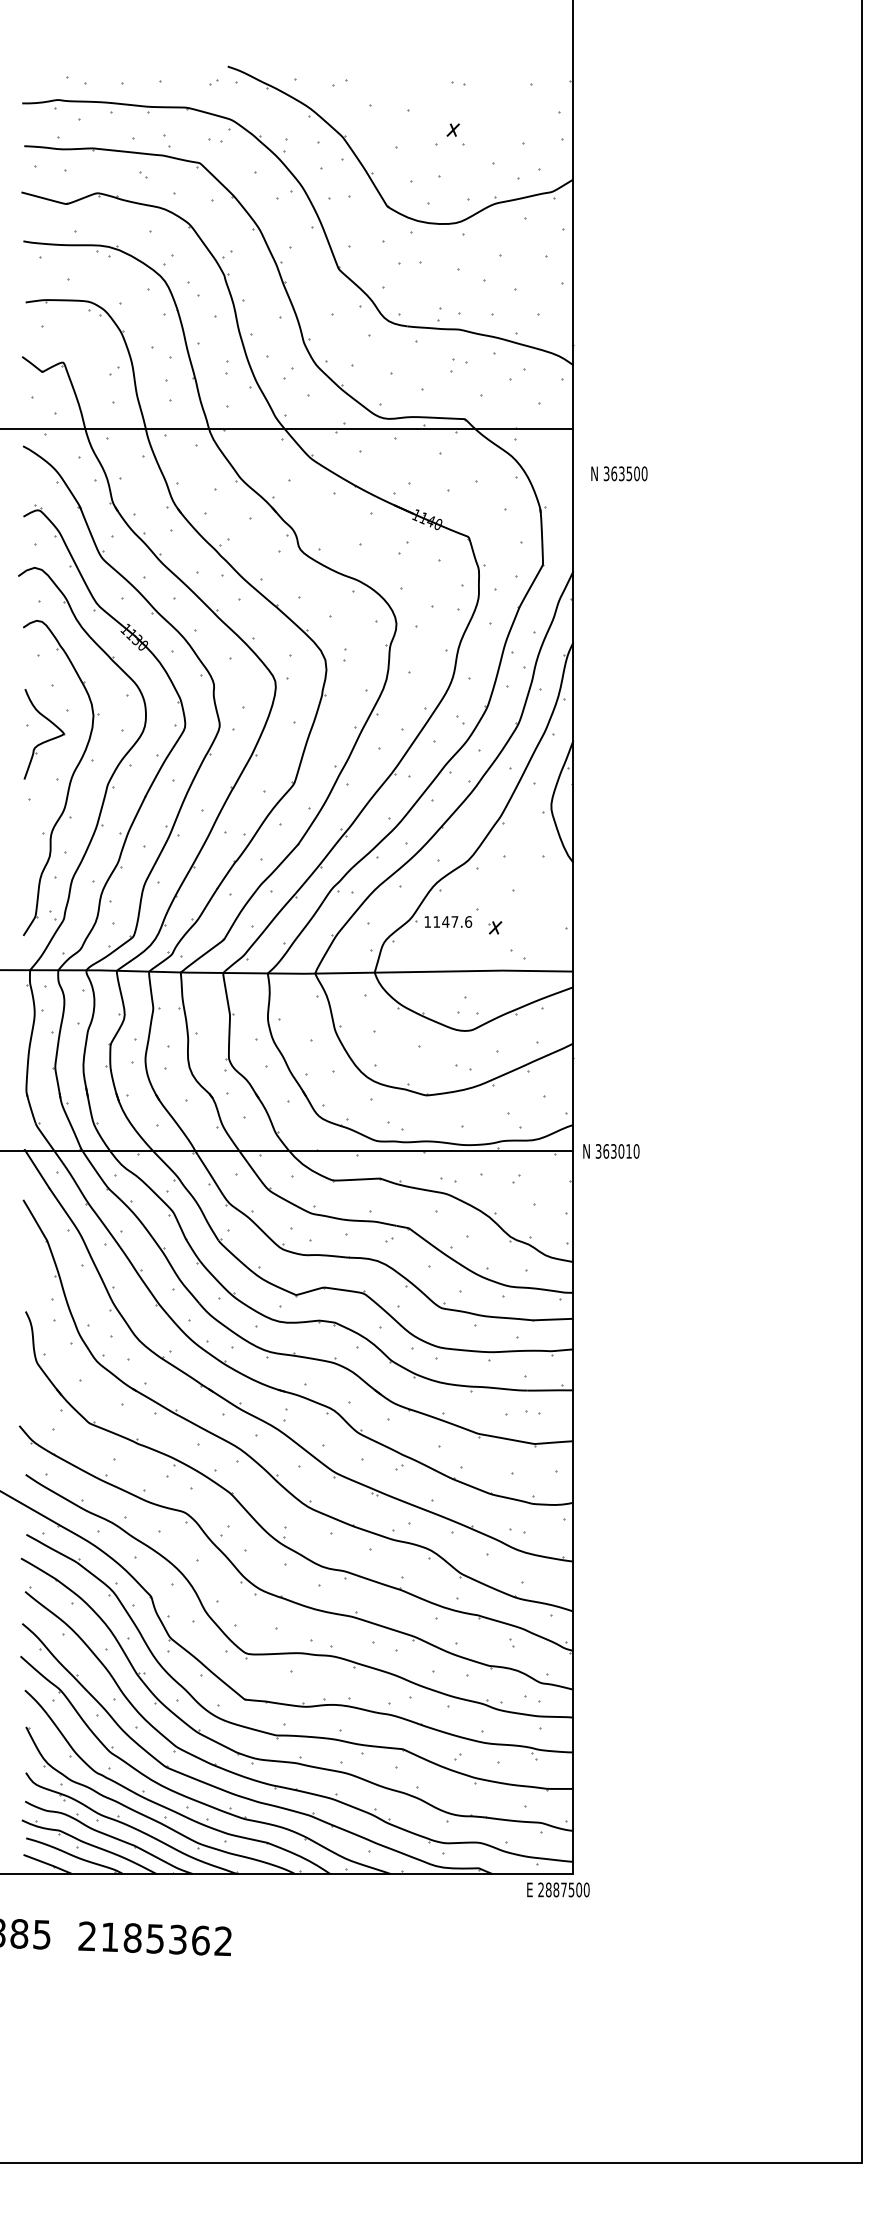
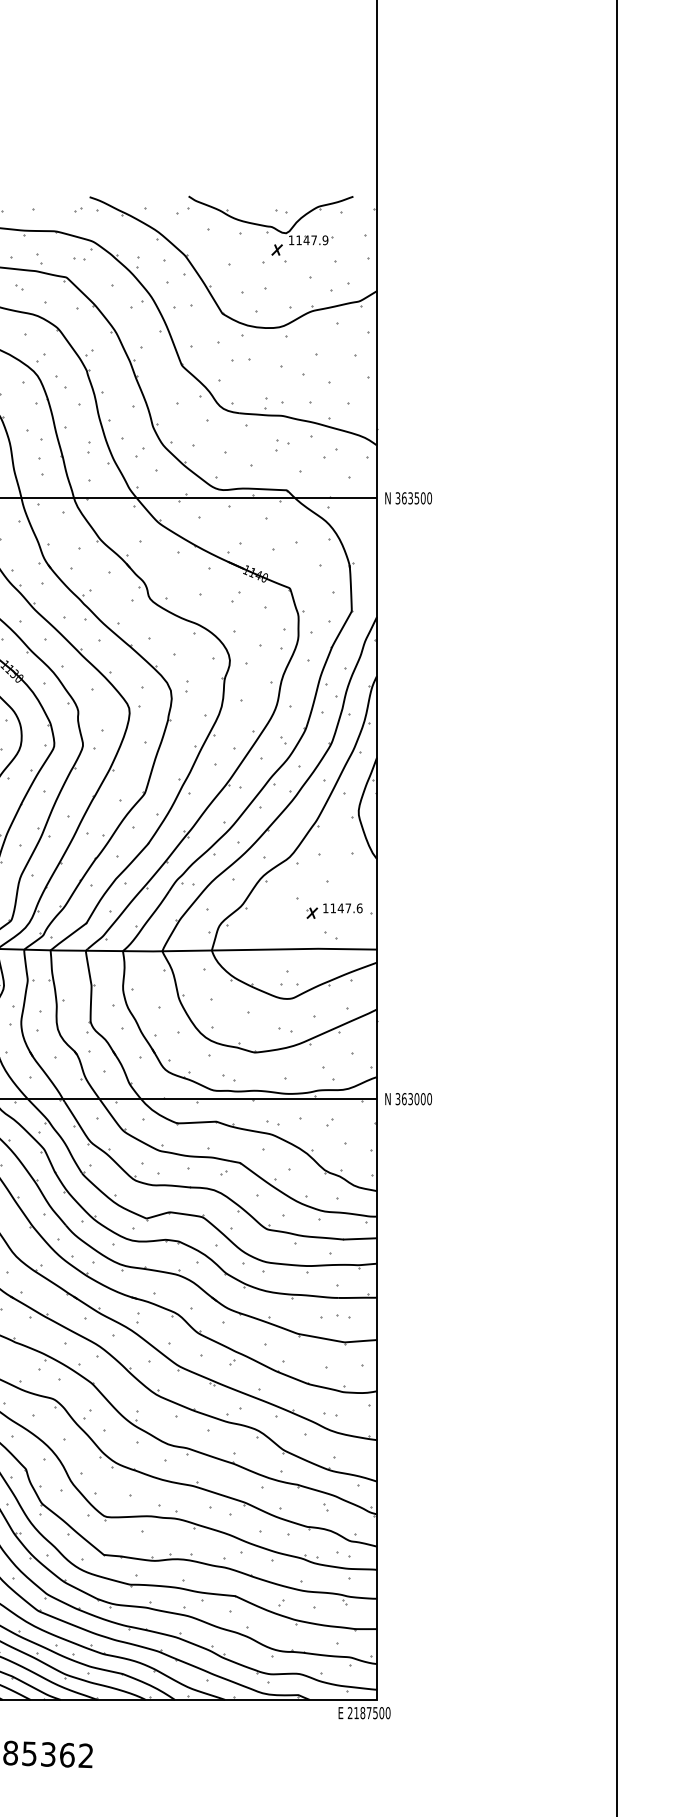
part: (445, 101) -> (270, 226), added
text: (619, 473) -> (408, 498), moved
text: (448, 921) -> (343, 907), moved
text: (628, 1151) -> (422, 1099), 363010 -> 363000
text: (548, 1889) -> (356, 1712), 2887500 -> 2187500

